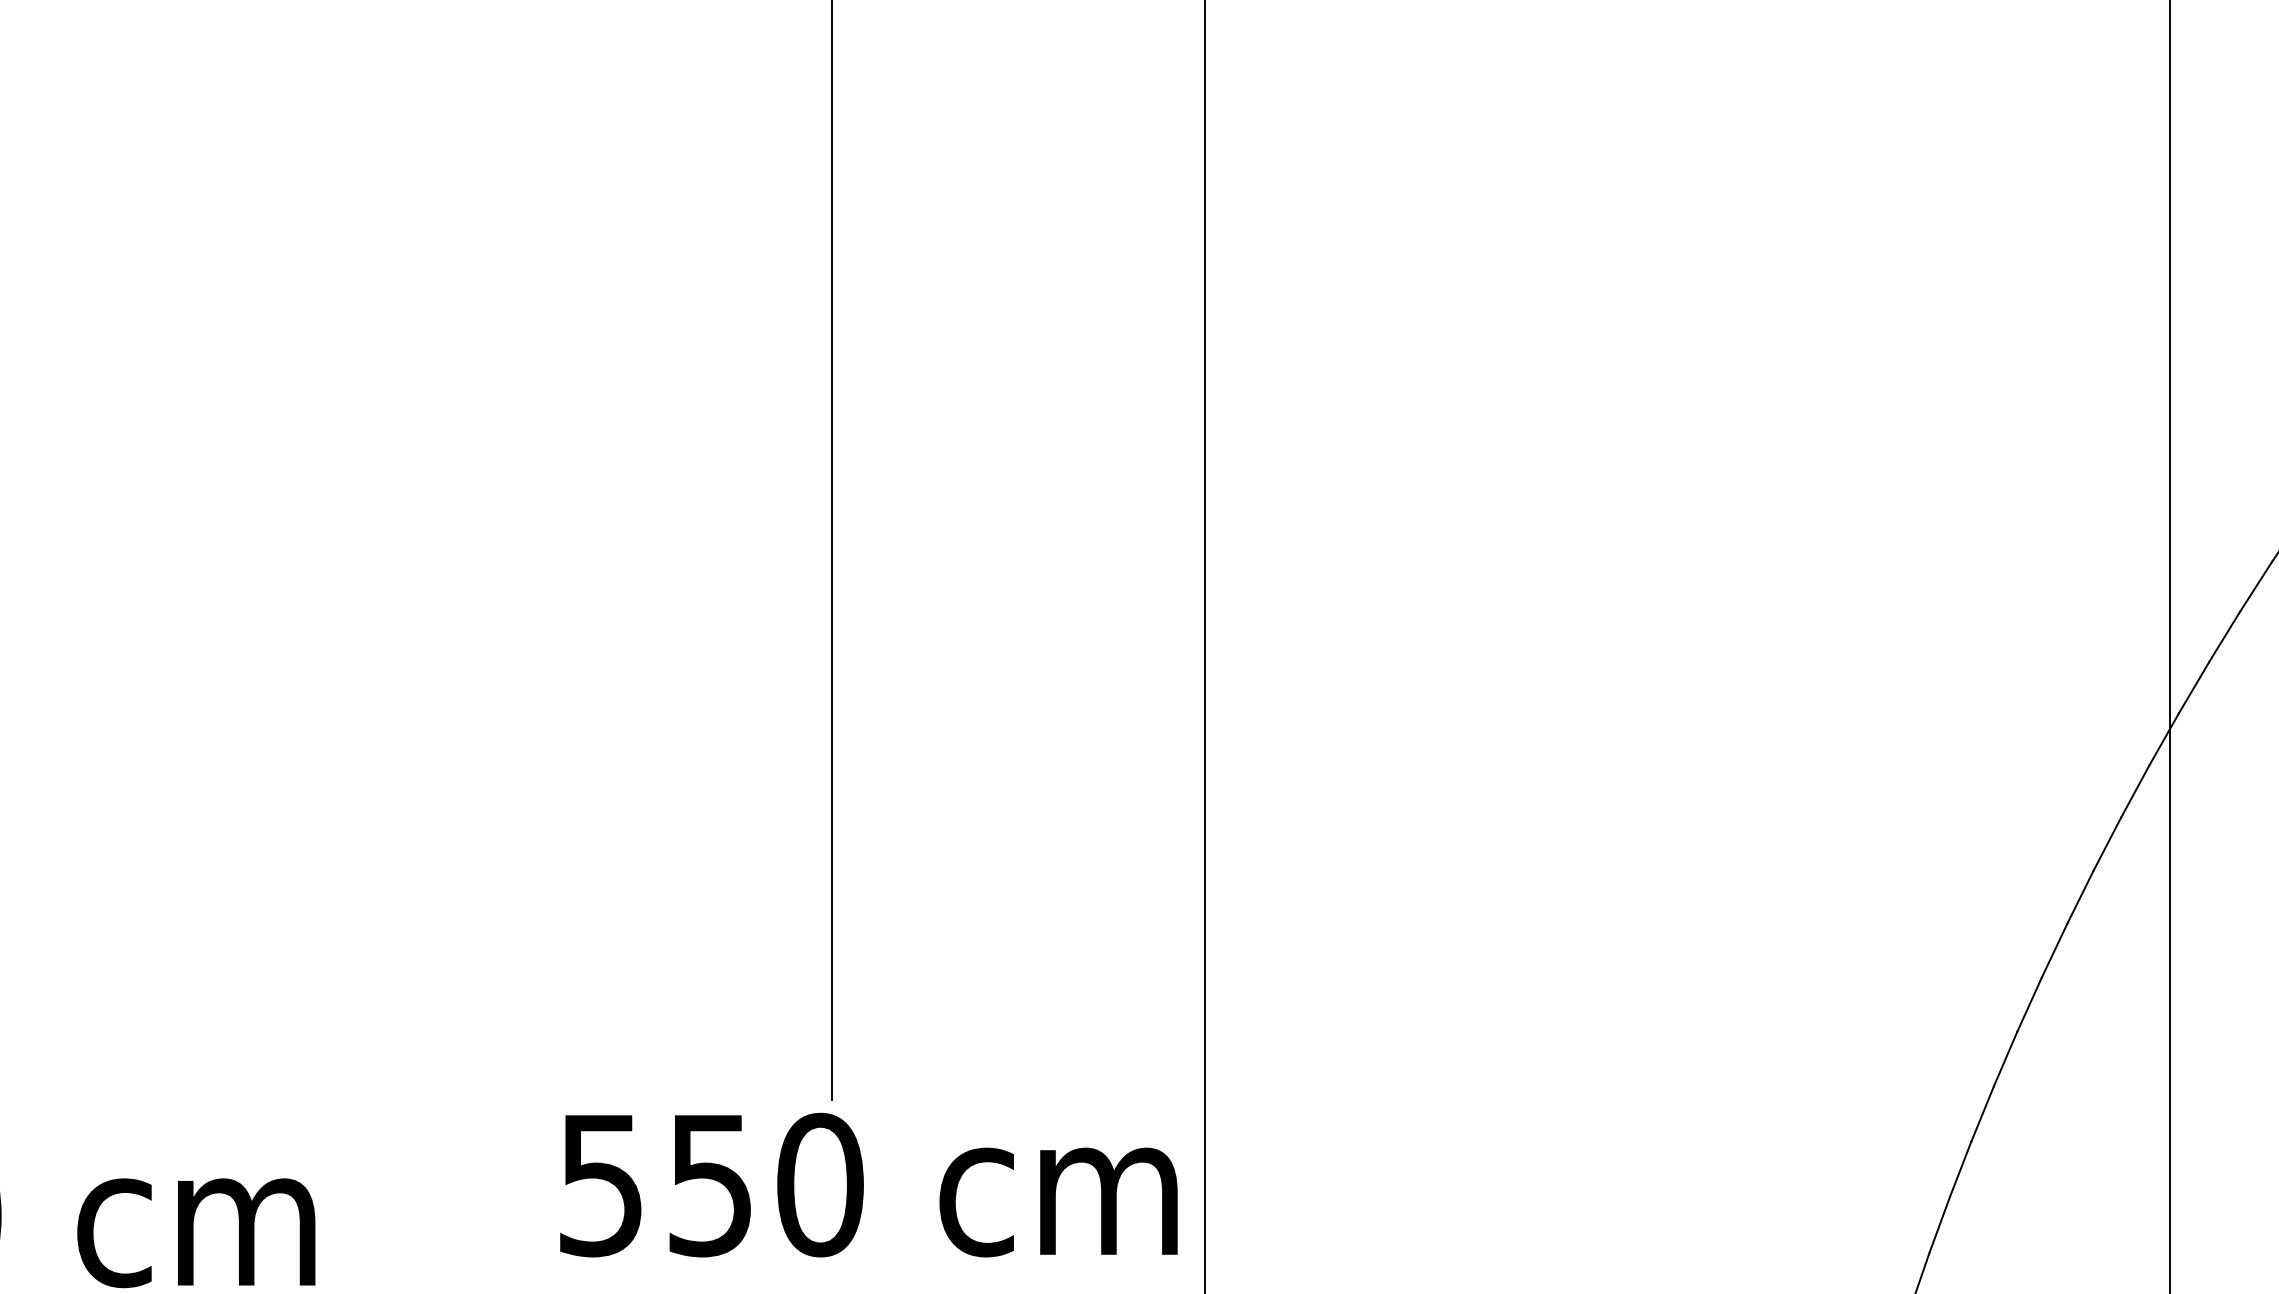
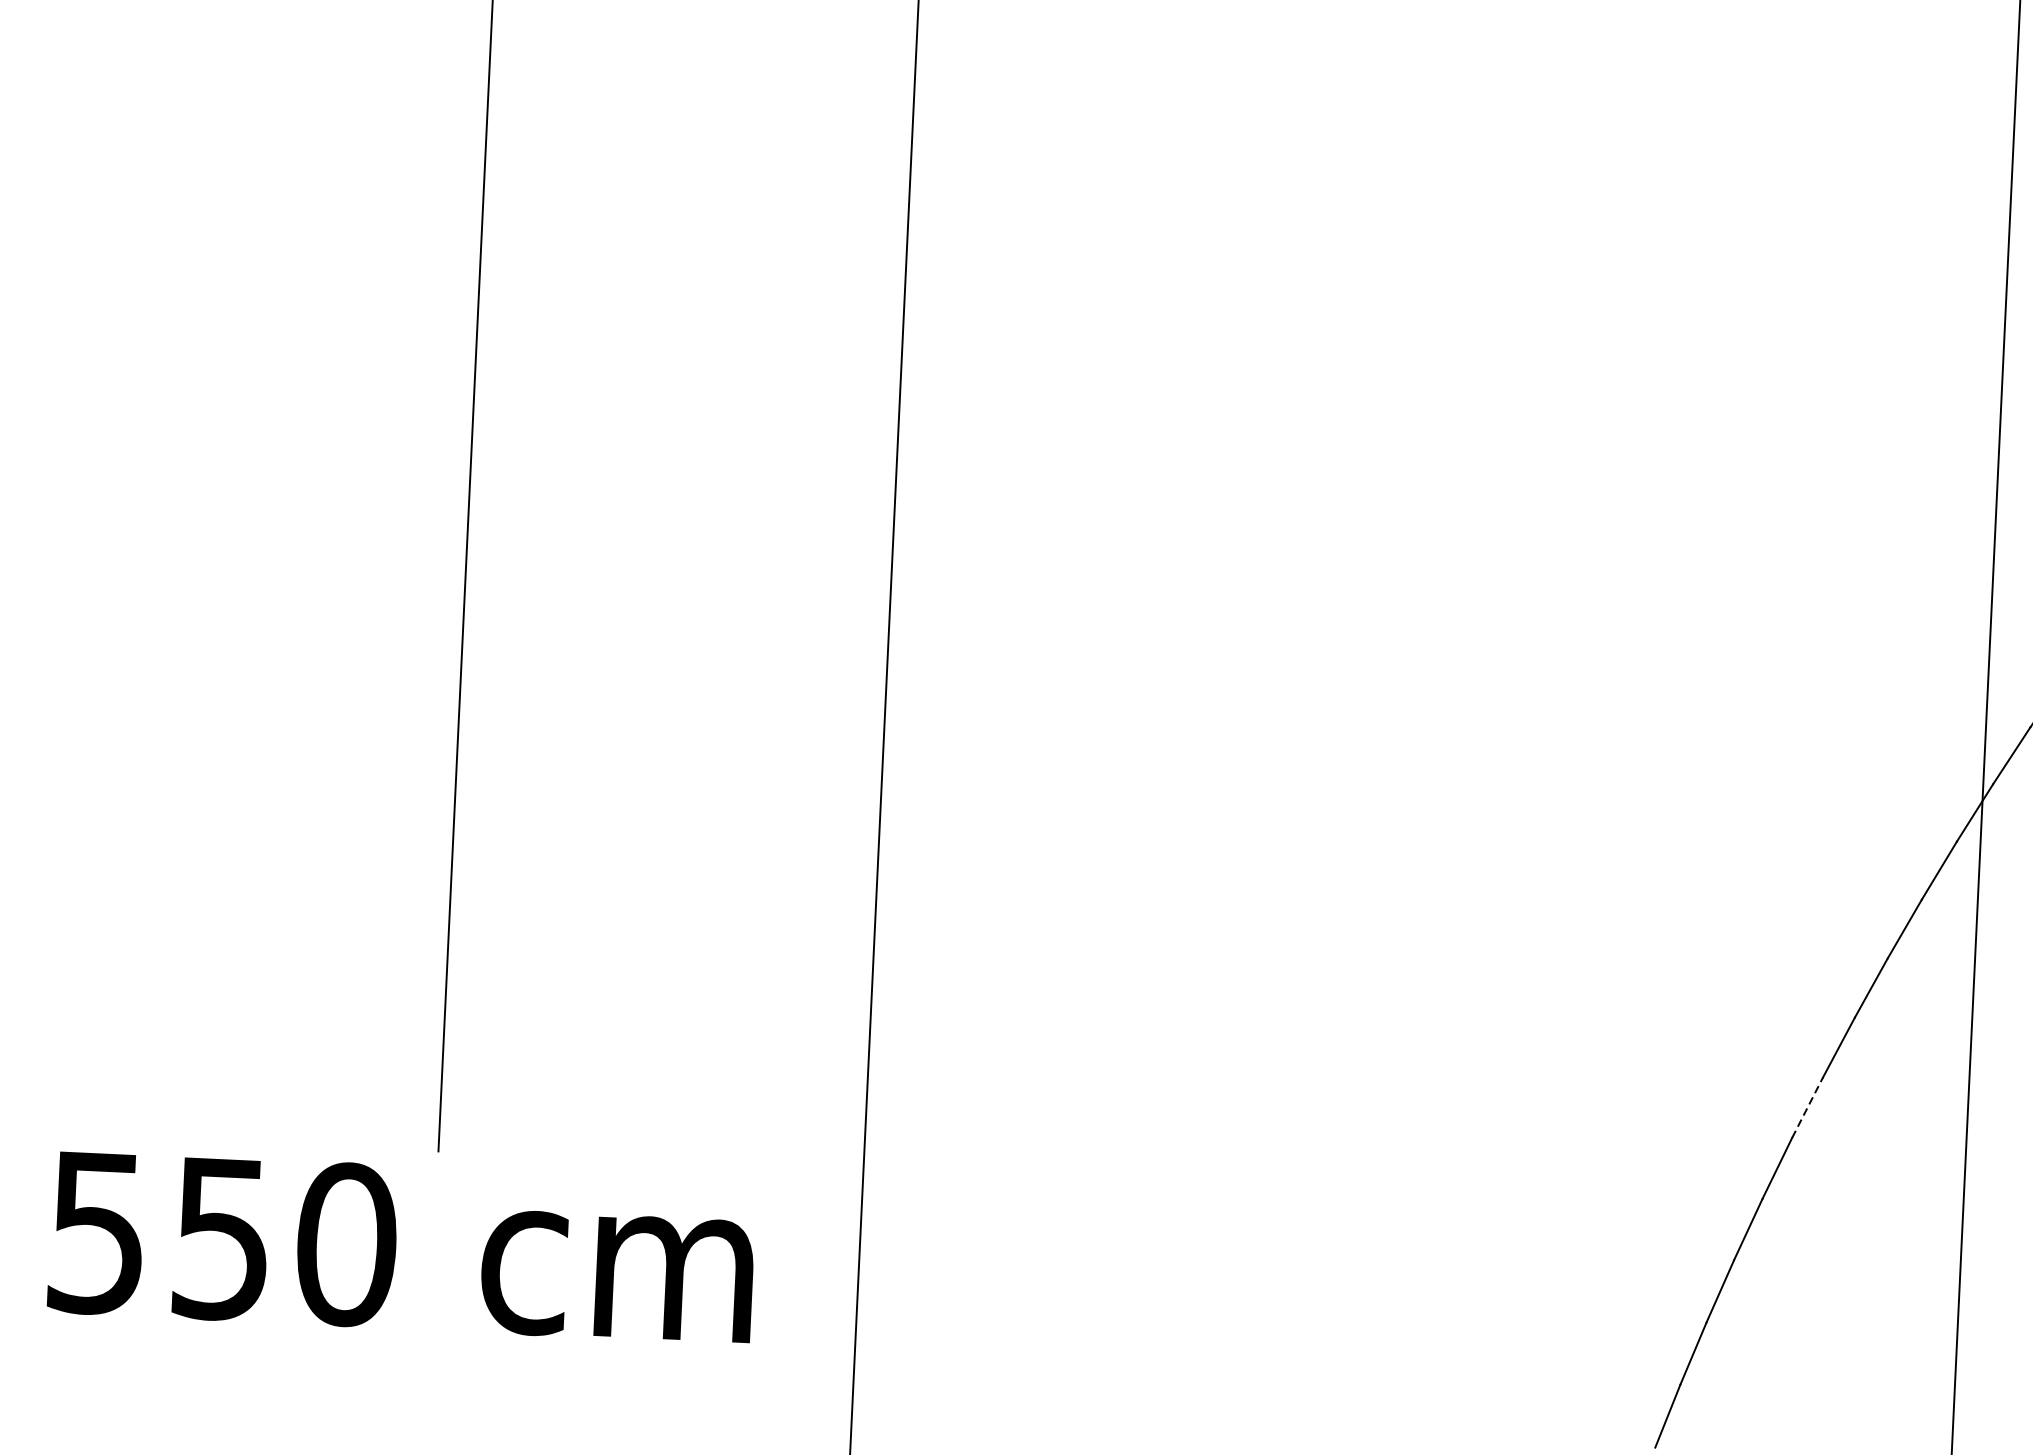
line: (2029, 1004) -> (1807, 1107), solid -> dashed
text: (868, 1184) -> (401, 1246), moved

